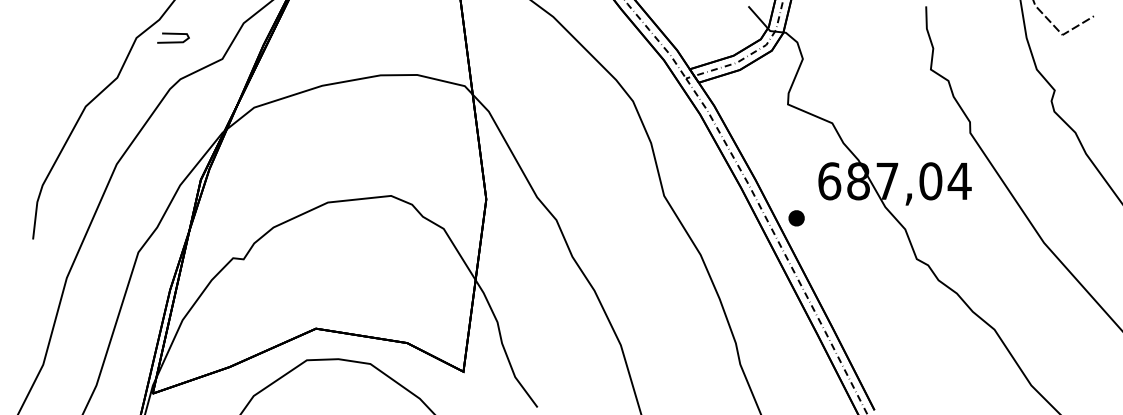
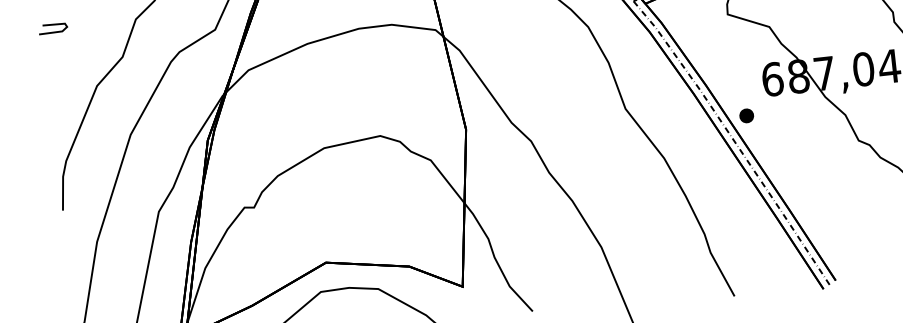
line: (173, 34) -> (52, 25), moved

